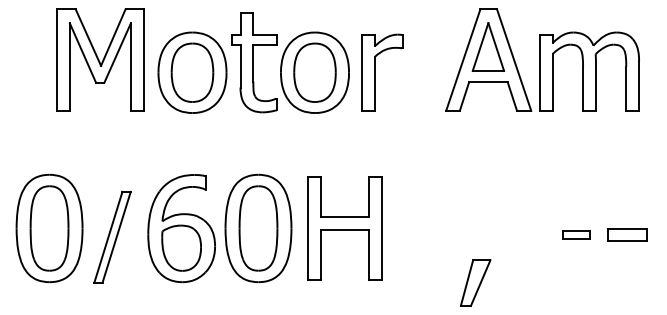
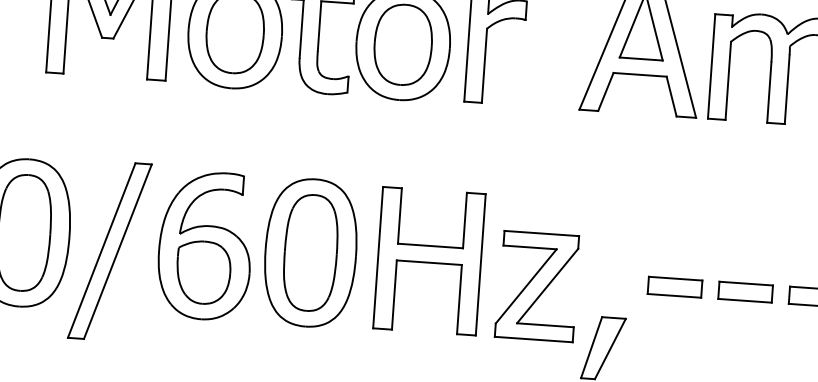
part: (524, 234) -> (675, 286), added
part: (576, 234) -> (746, 291), size x1.43
part: (112, 237) -> (109, 251), size x1.43
part: (424, 241) -> (537, 286), added

